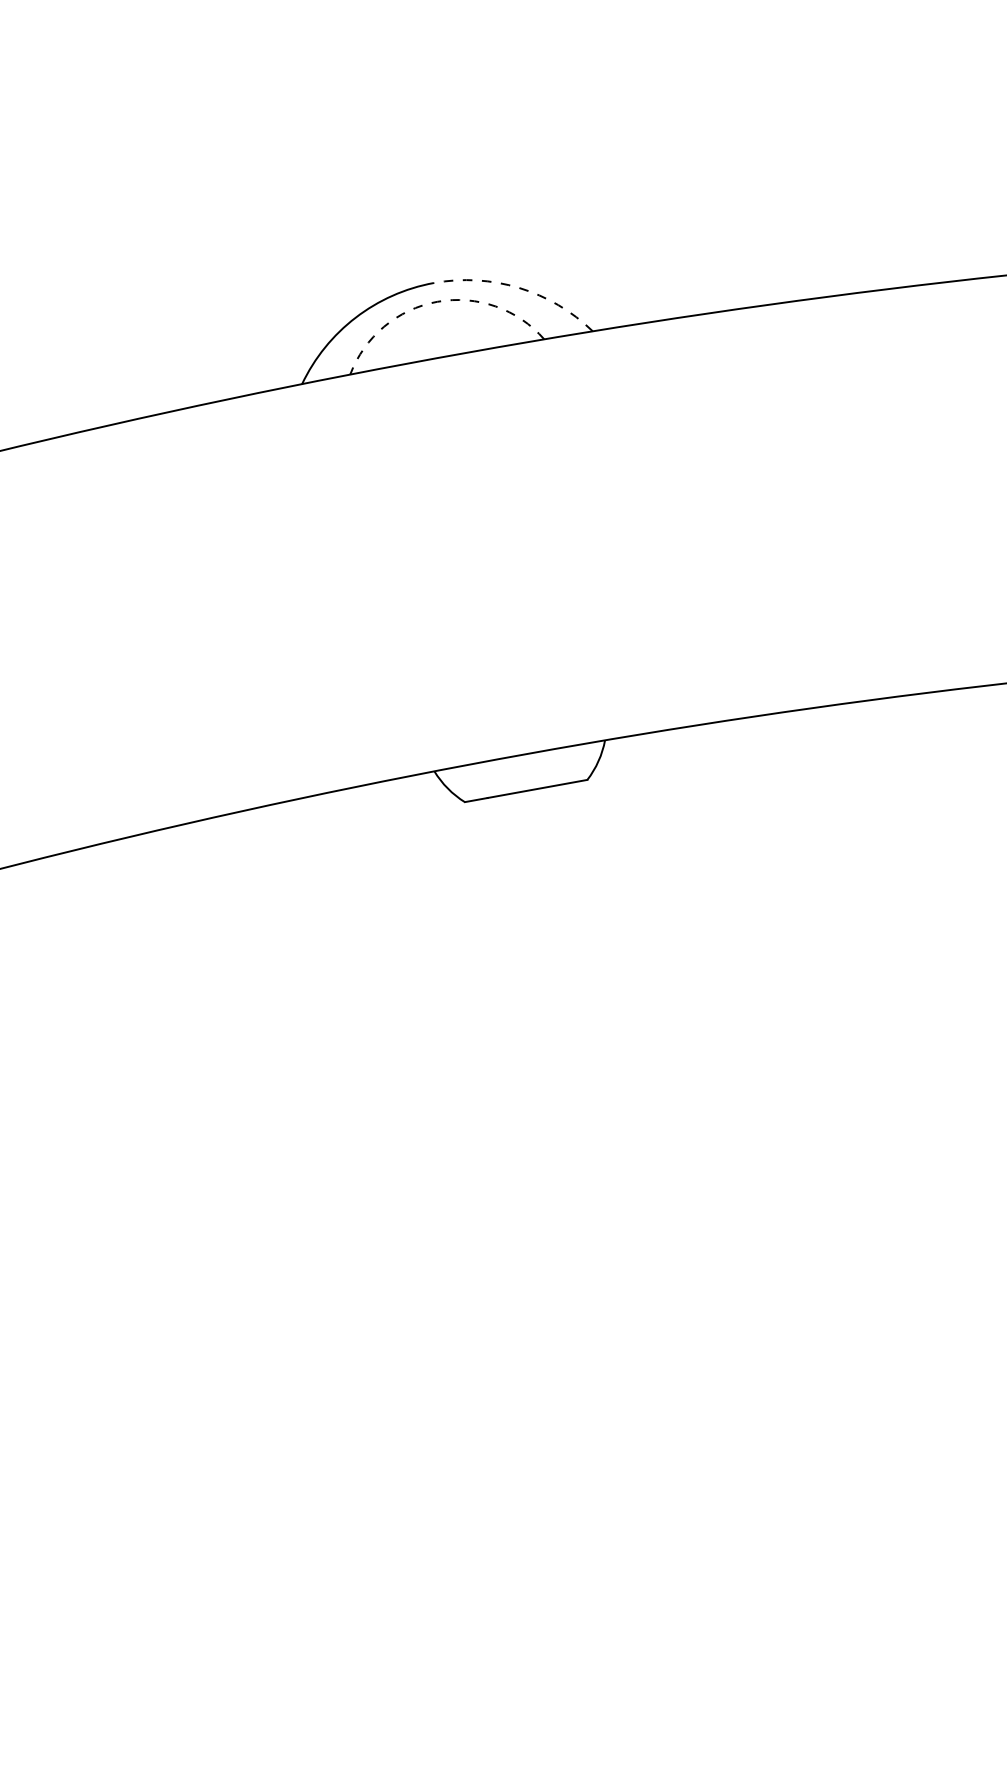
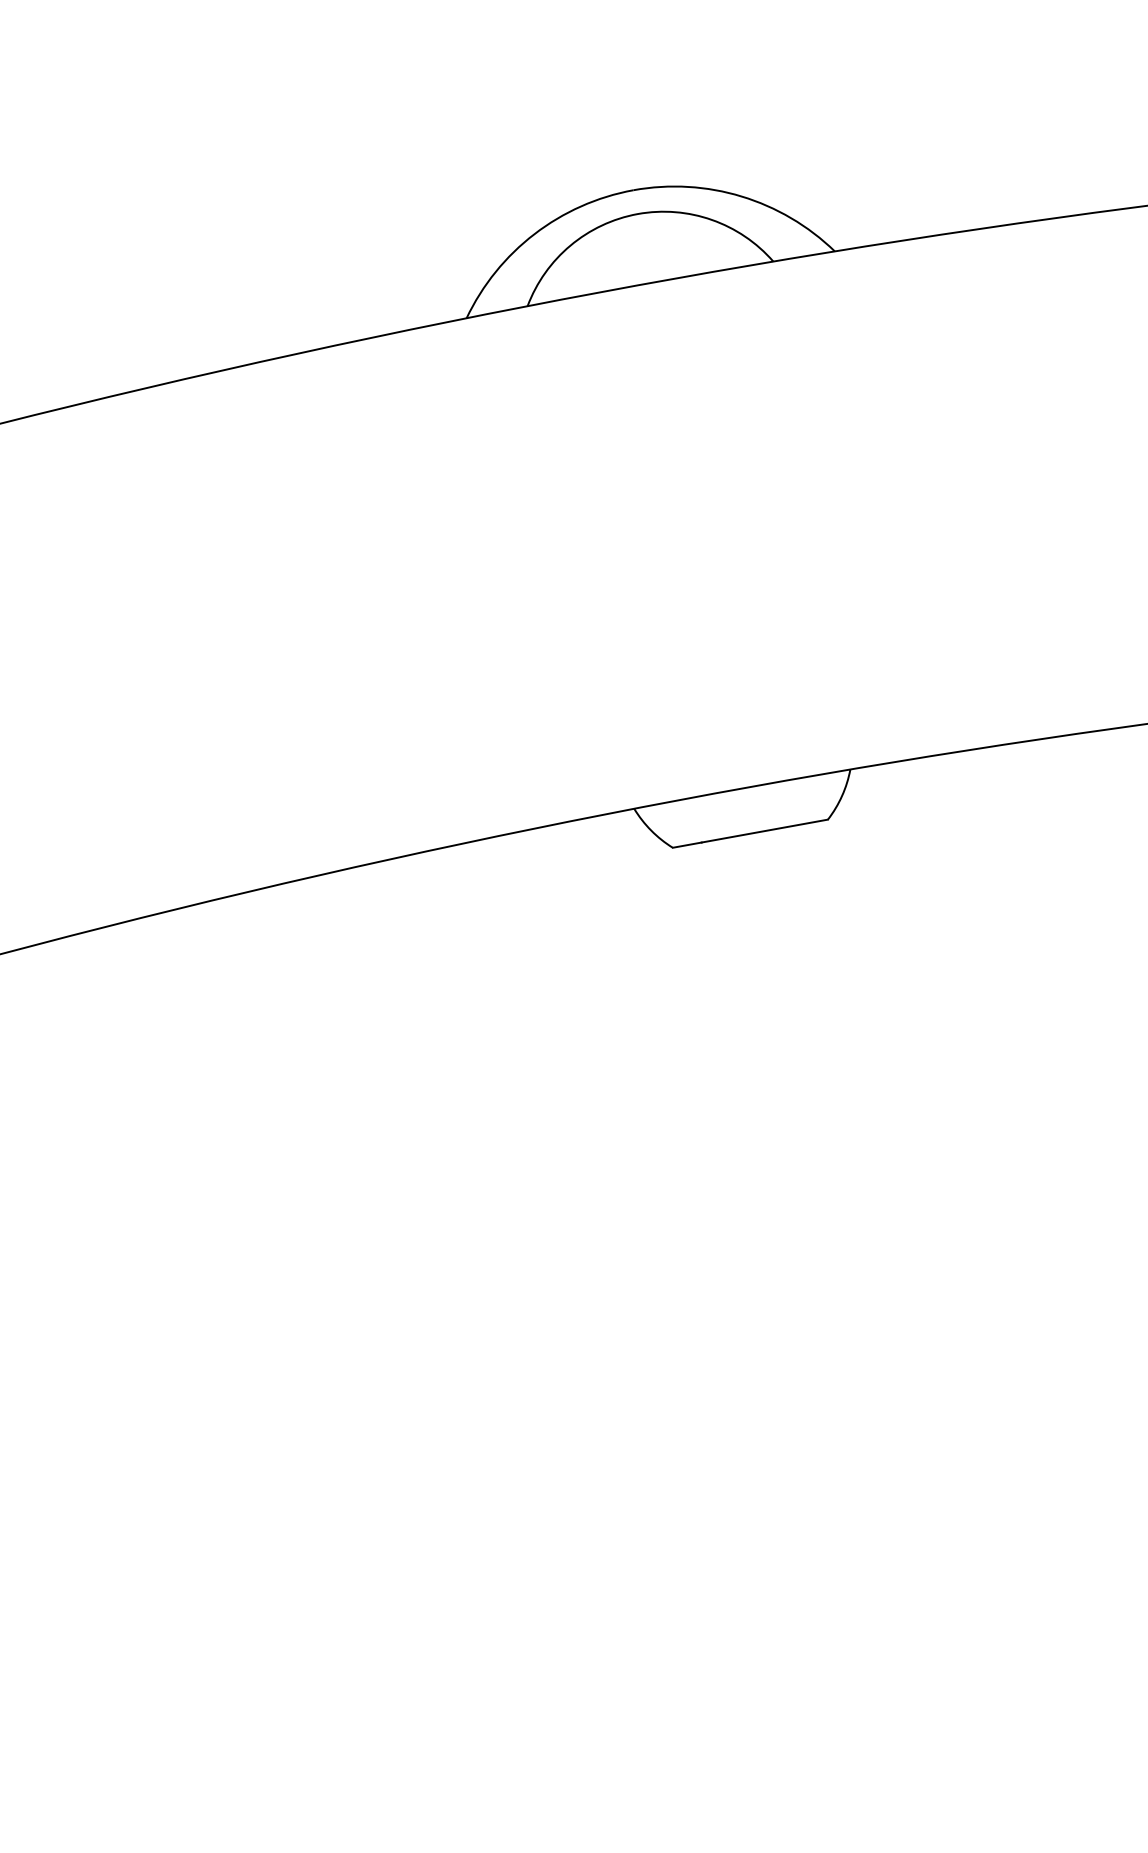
arc: (519, 287) -> (741, 195), dashed -> solid
arc: (437, 301) -> (638, 213), dashed -> solid

